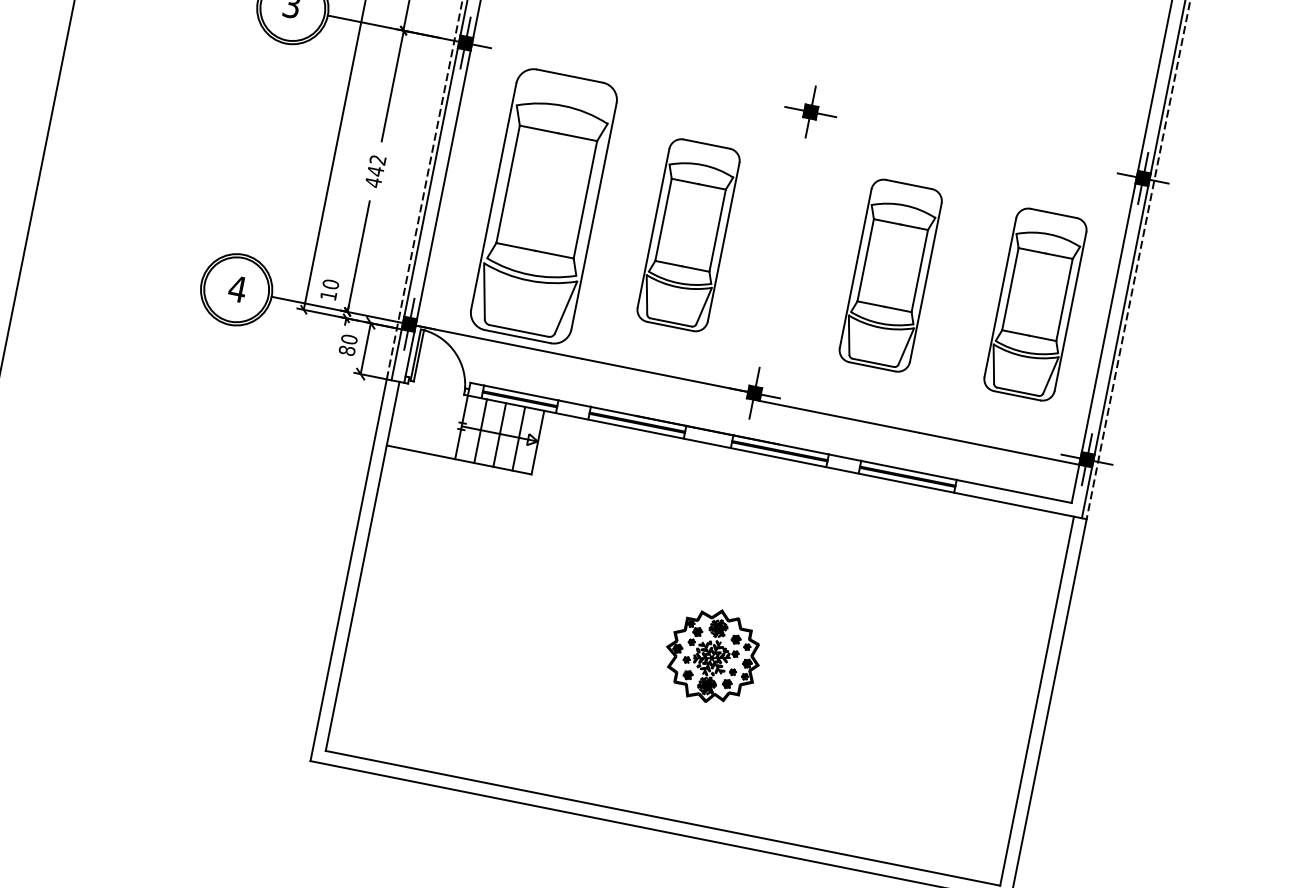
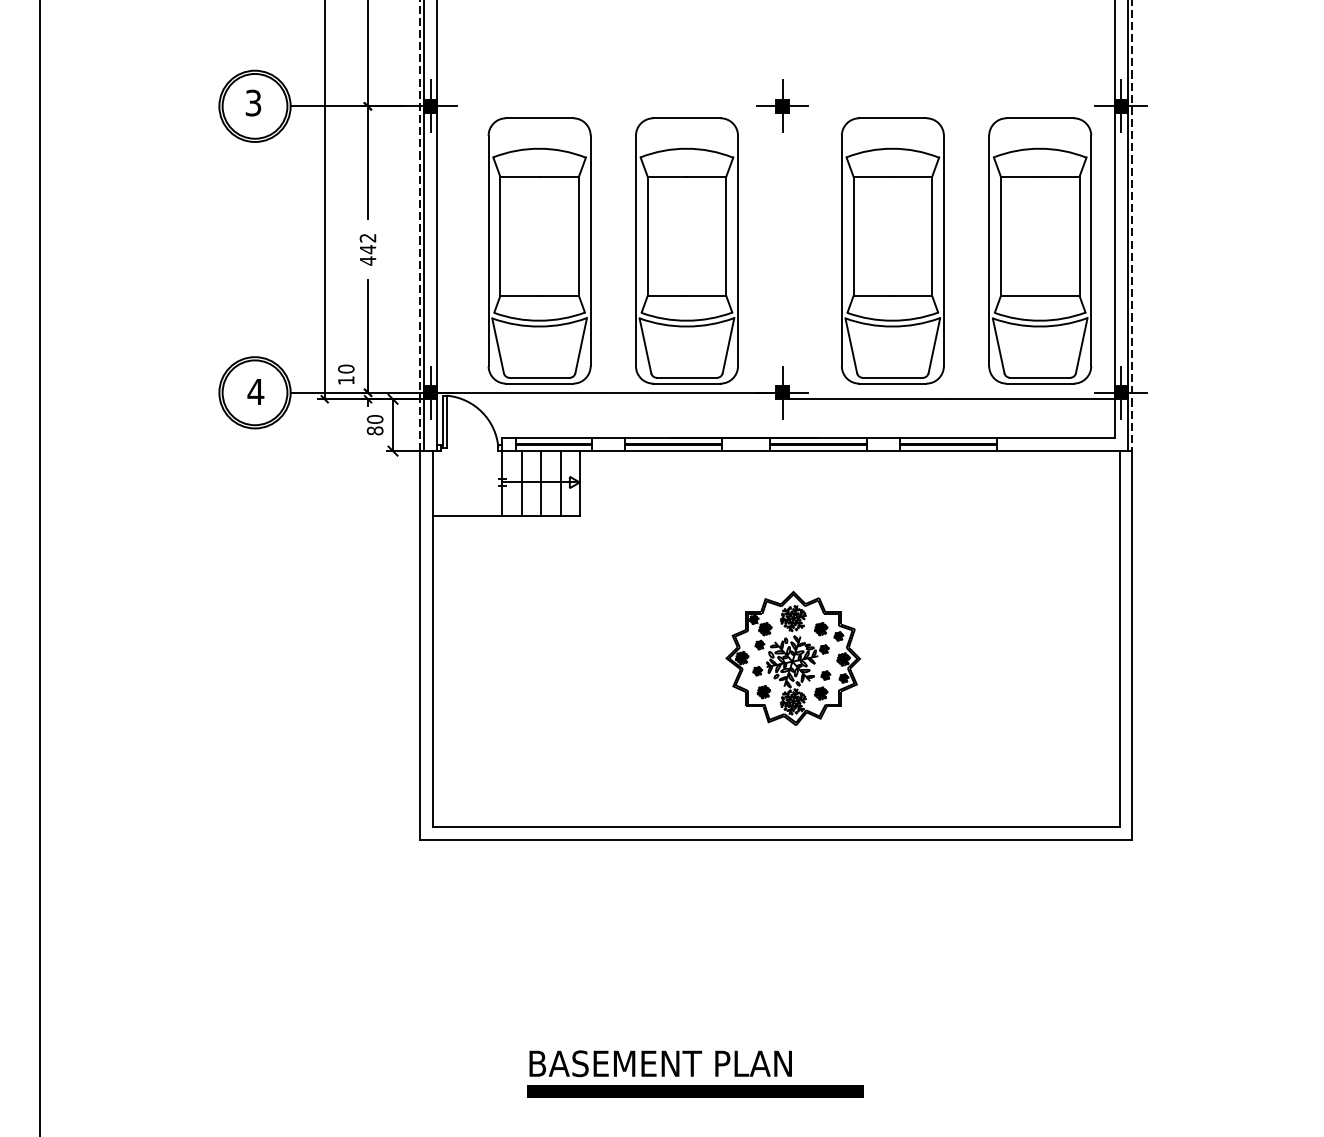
part: (688, 234) -> (686, 250), size x1.43
part: (890, 275) -> (892, 250), size x1.43
part: (1035, 304) -> (1040, 250), size x1.43
part: (712, 655) -> (792, 657), size x1.43

